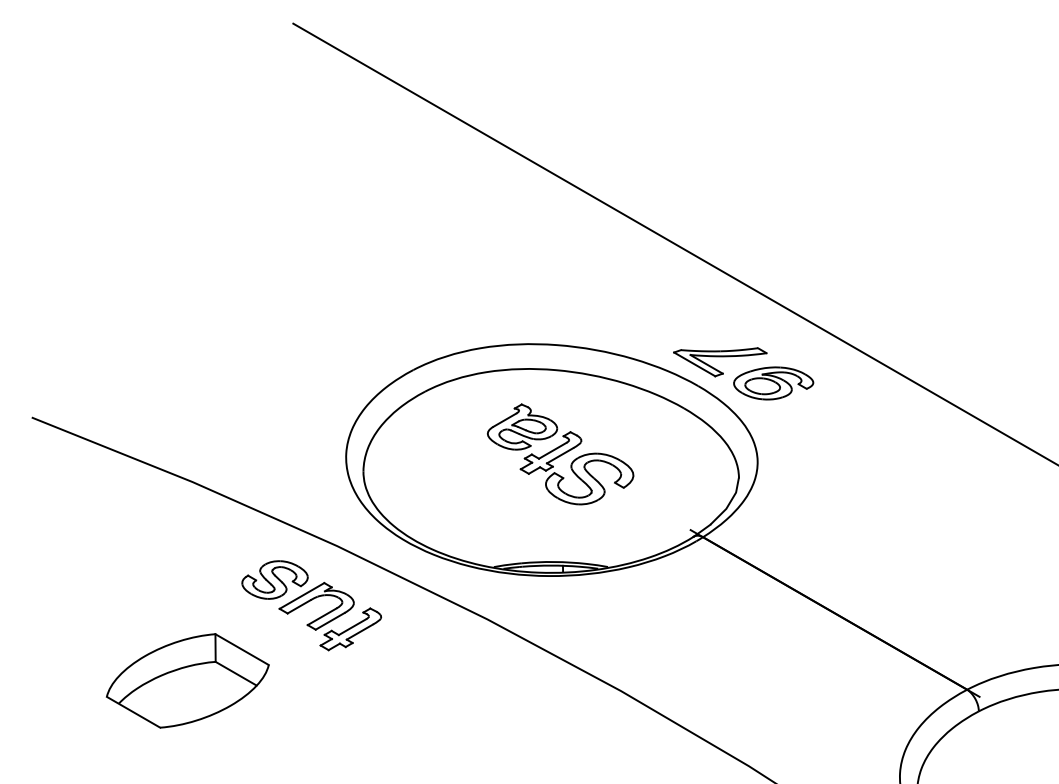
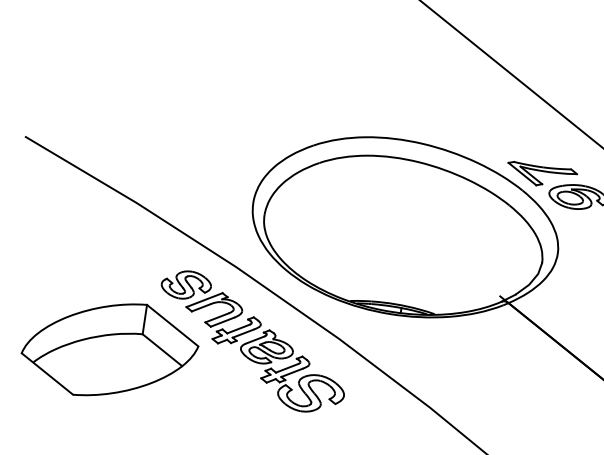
part: (560, 454) -> (292, 371), moved
part: (187, 680) -> (109, 349), size x1.43

